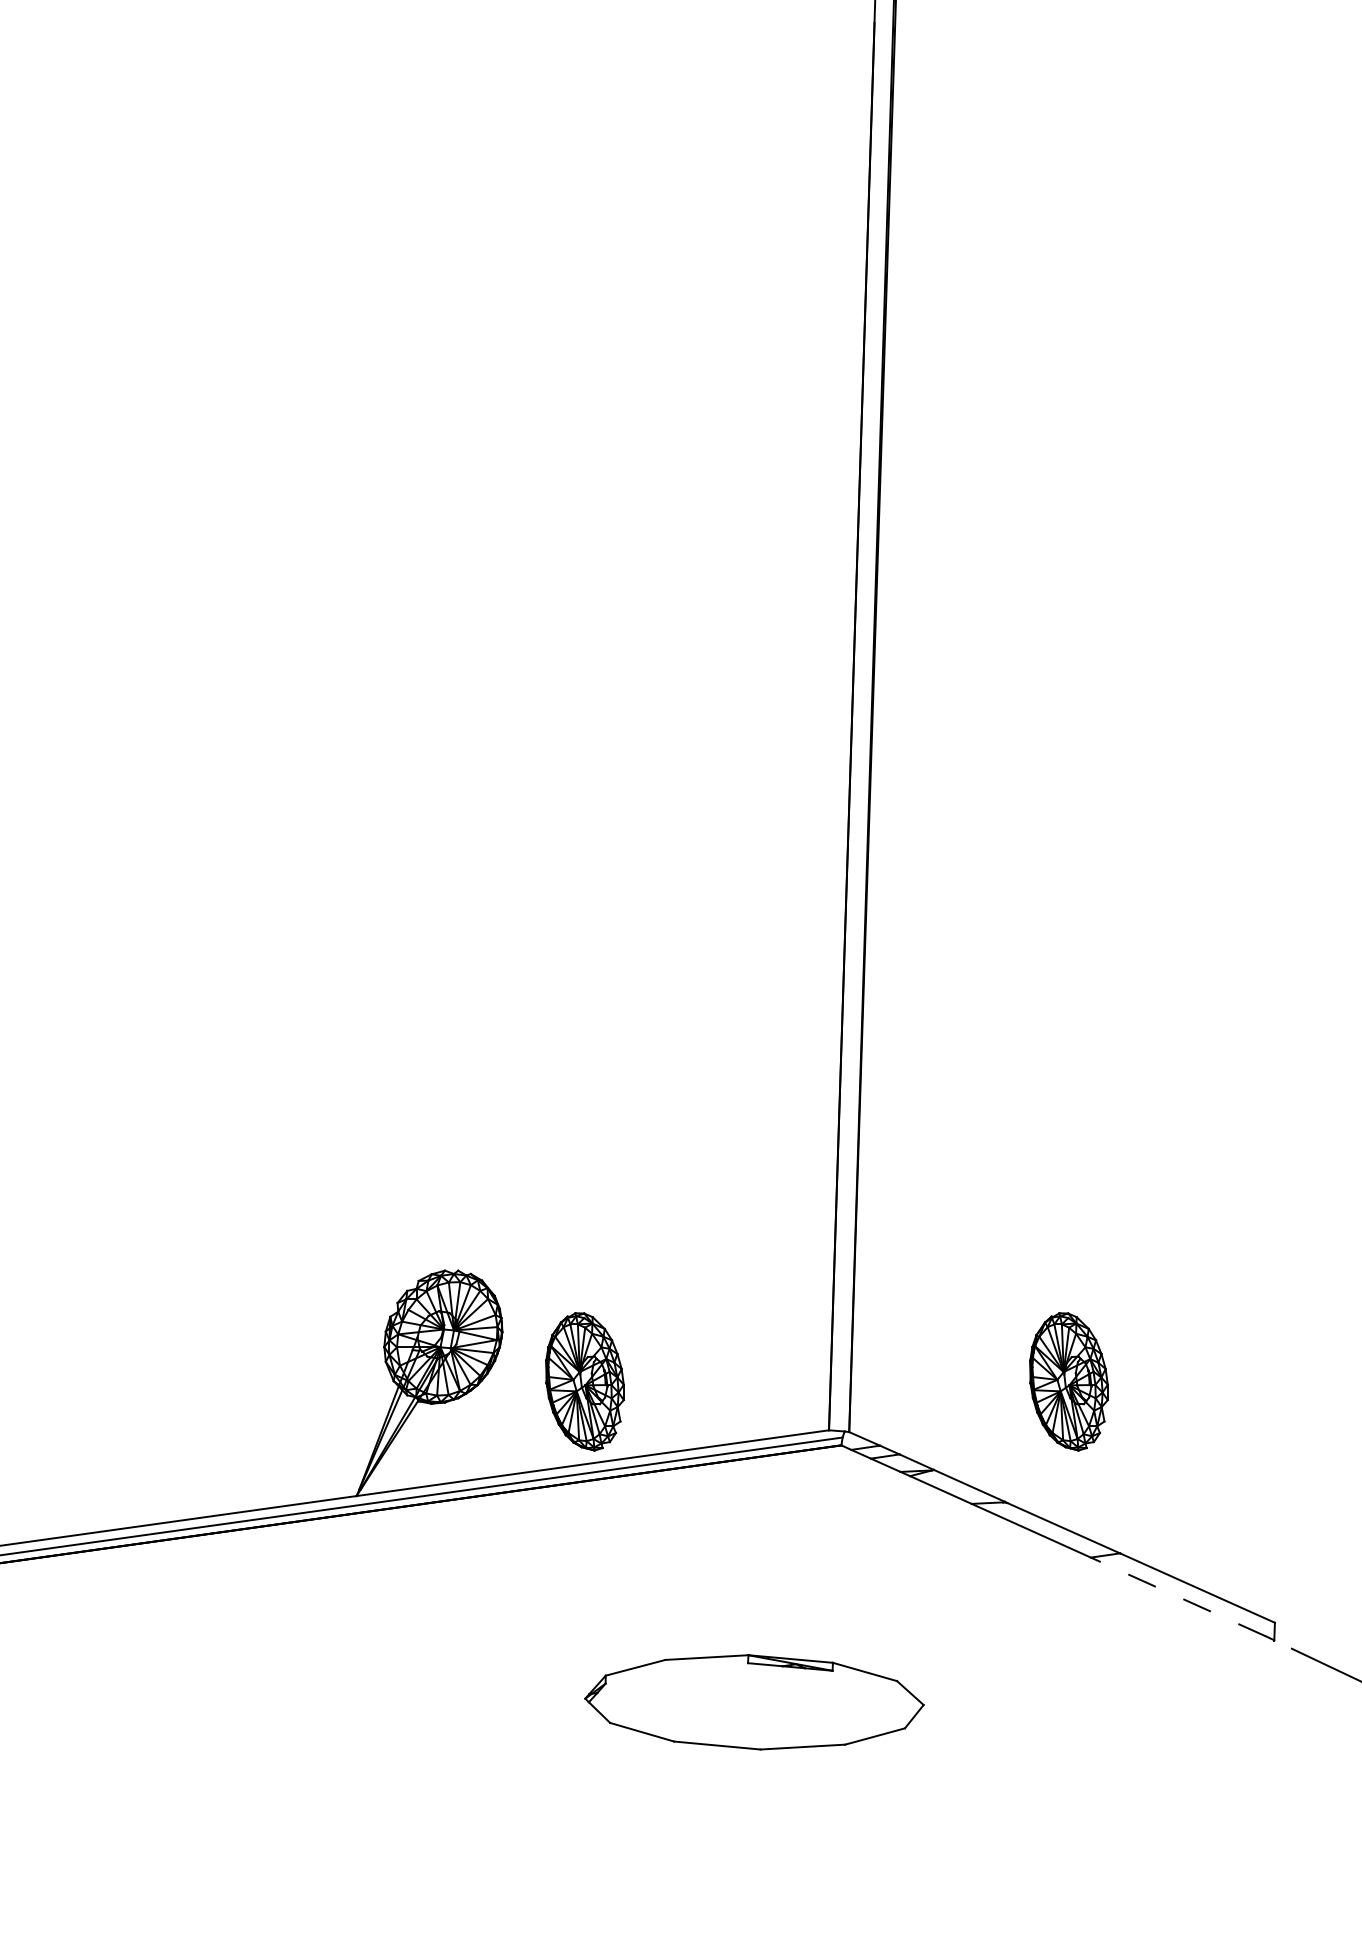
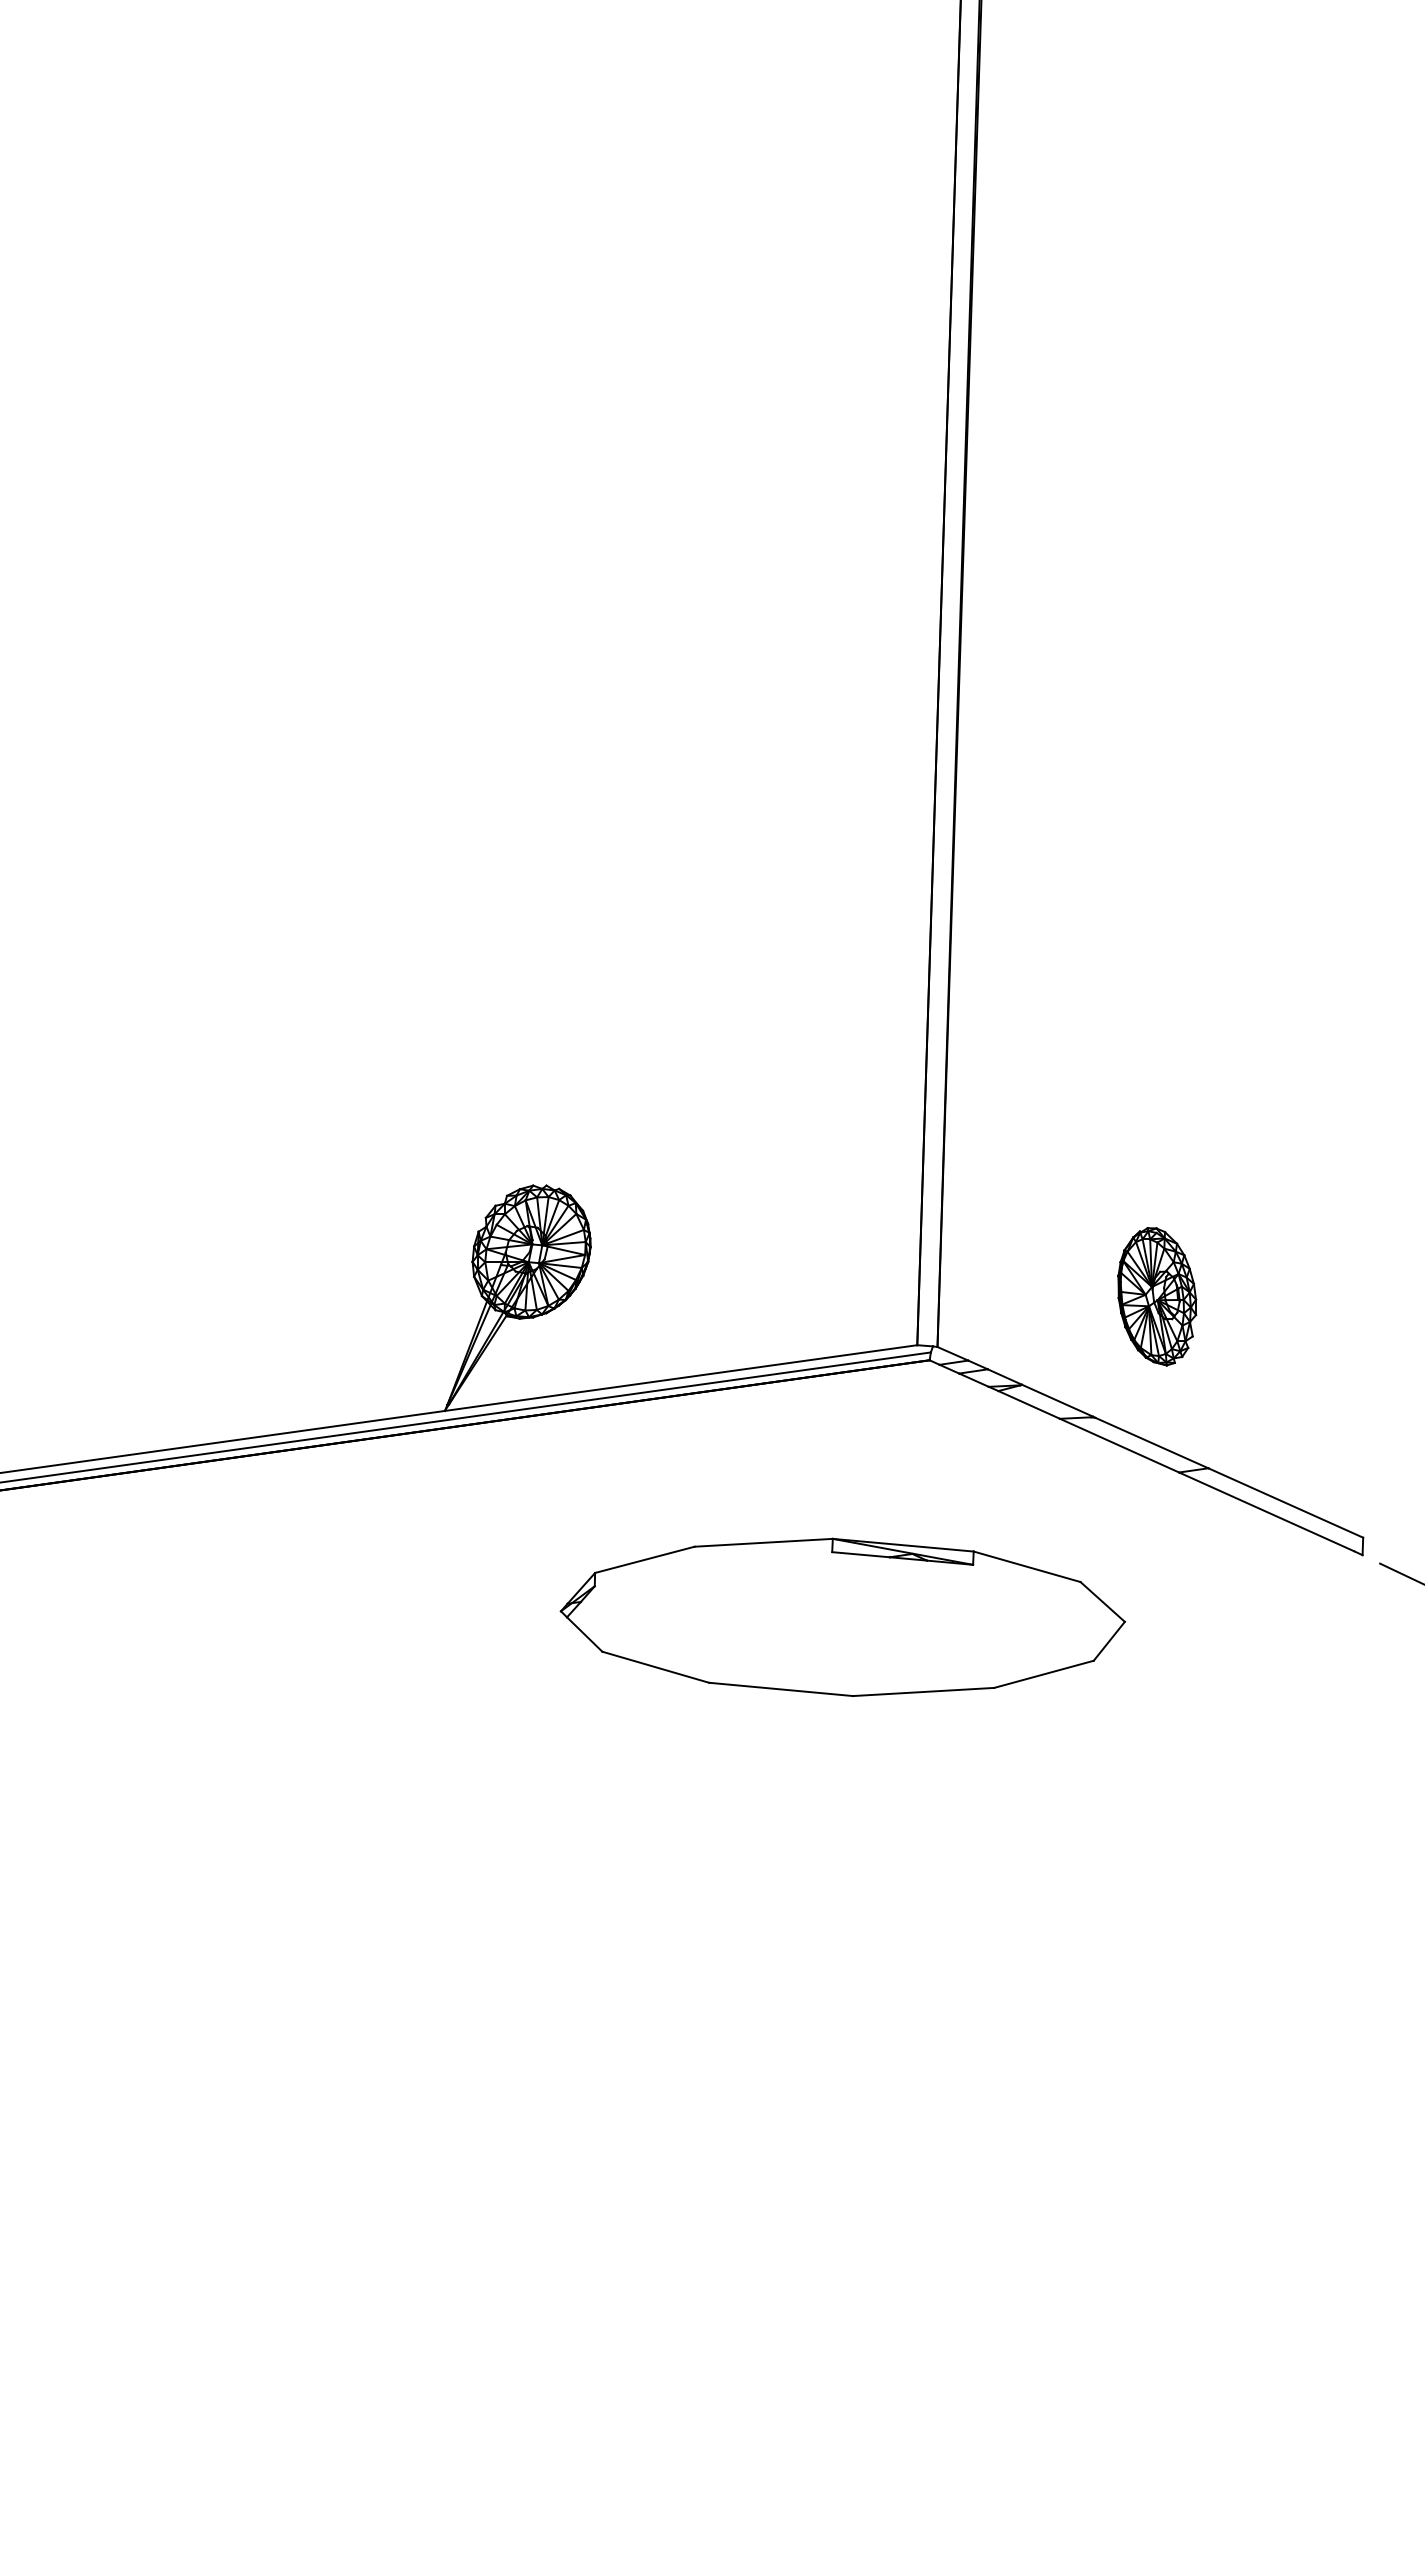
part: (585, 1381) -> (673, 1296), removed
line: (1178, 1596) -> (1266, 1511), dashed -> solid
part: (754, 1701) -> (842, 1616), size x1.67

